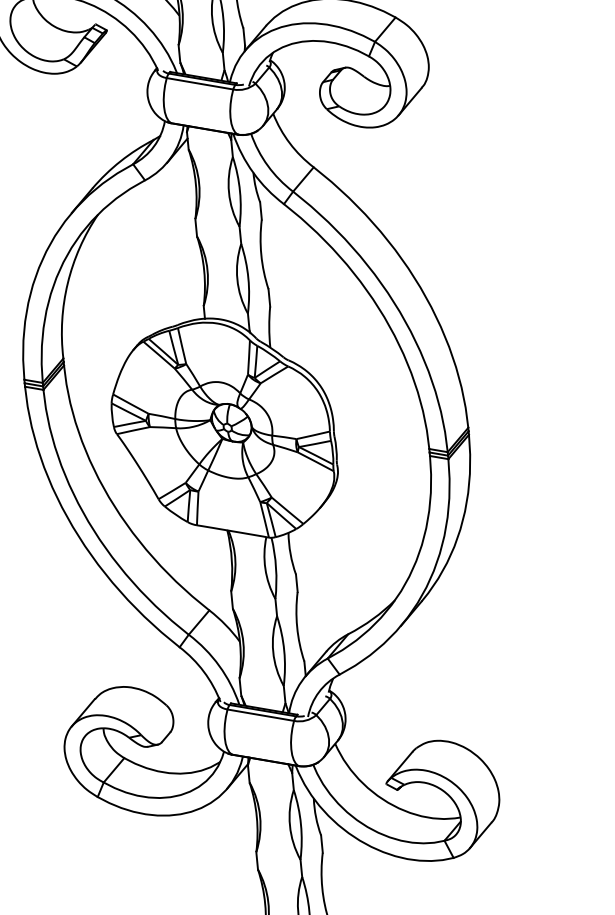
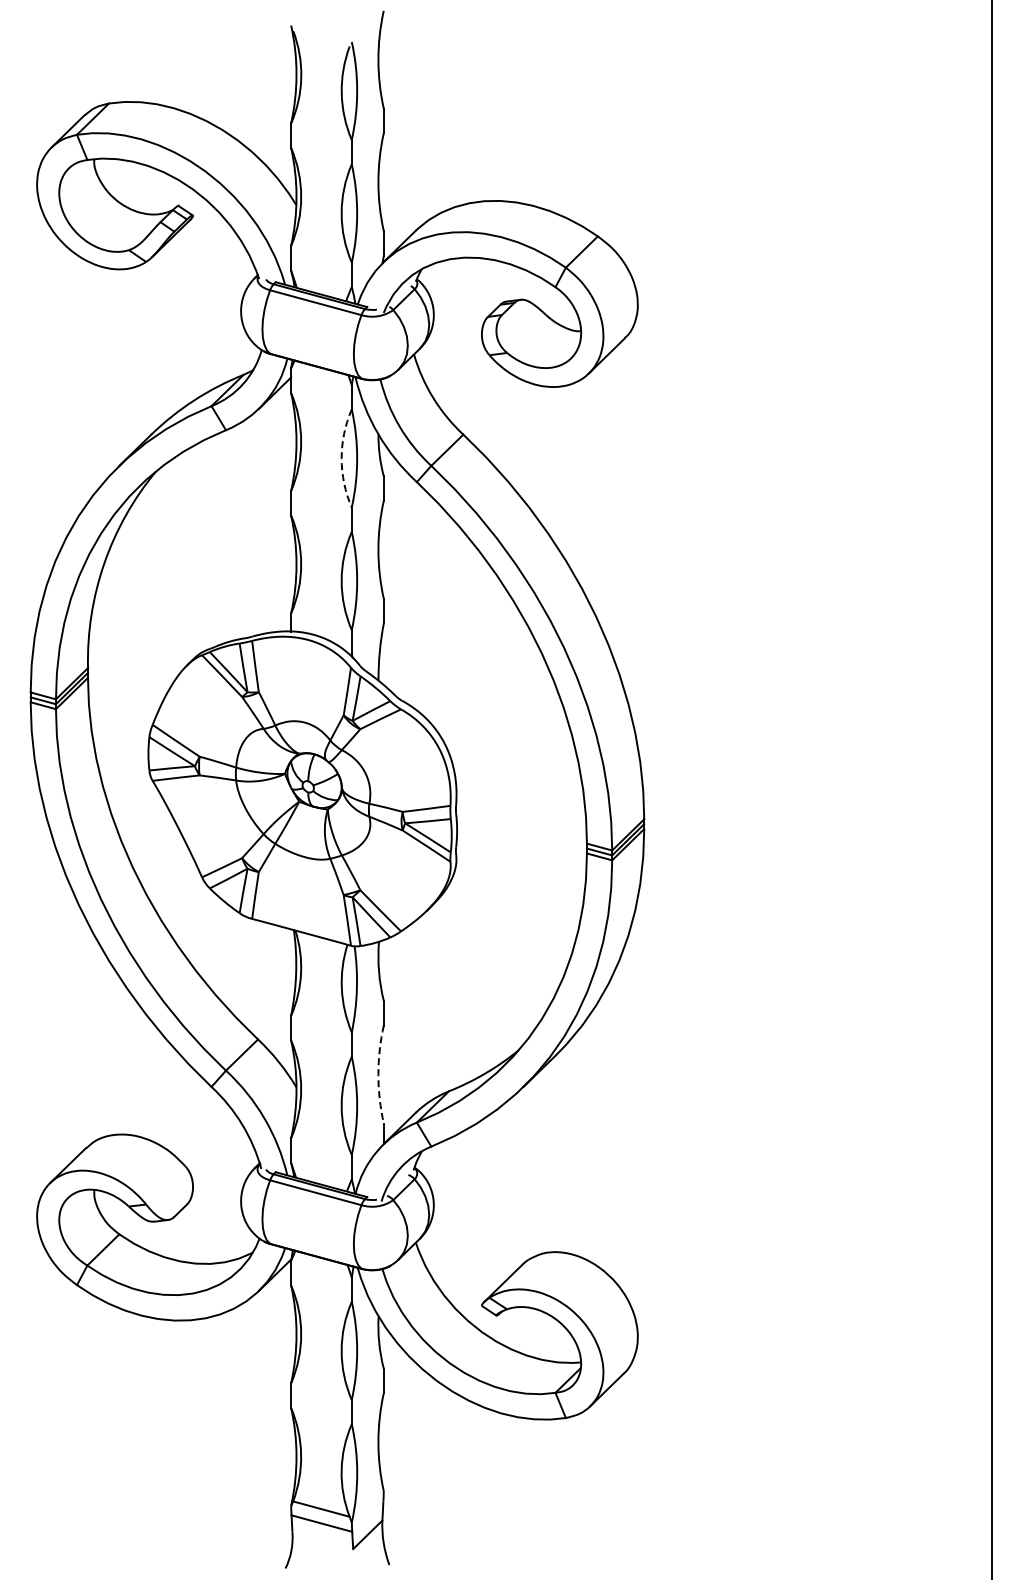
arc: (228, 192) -> (341, 458), solid -> dashed
arc: (297, 627) -> (378, 1074), solid -> dashed

